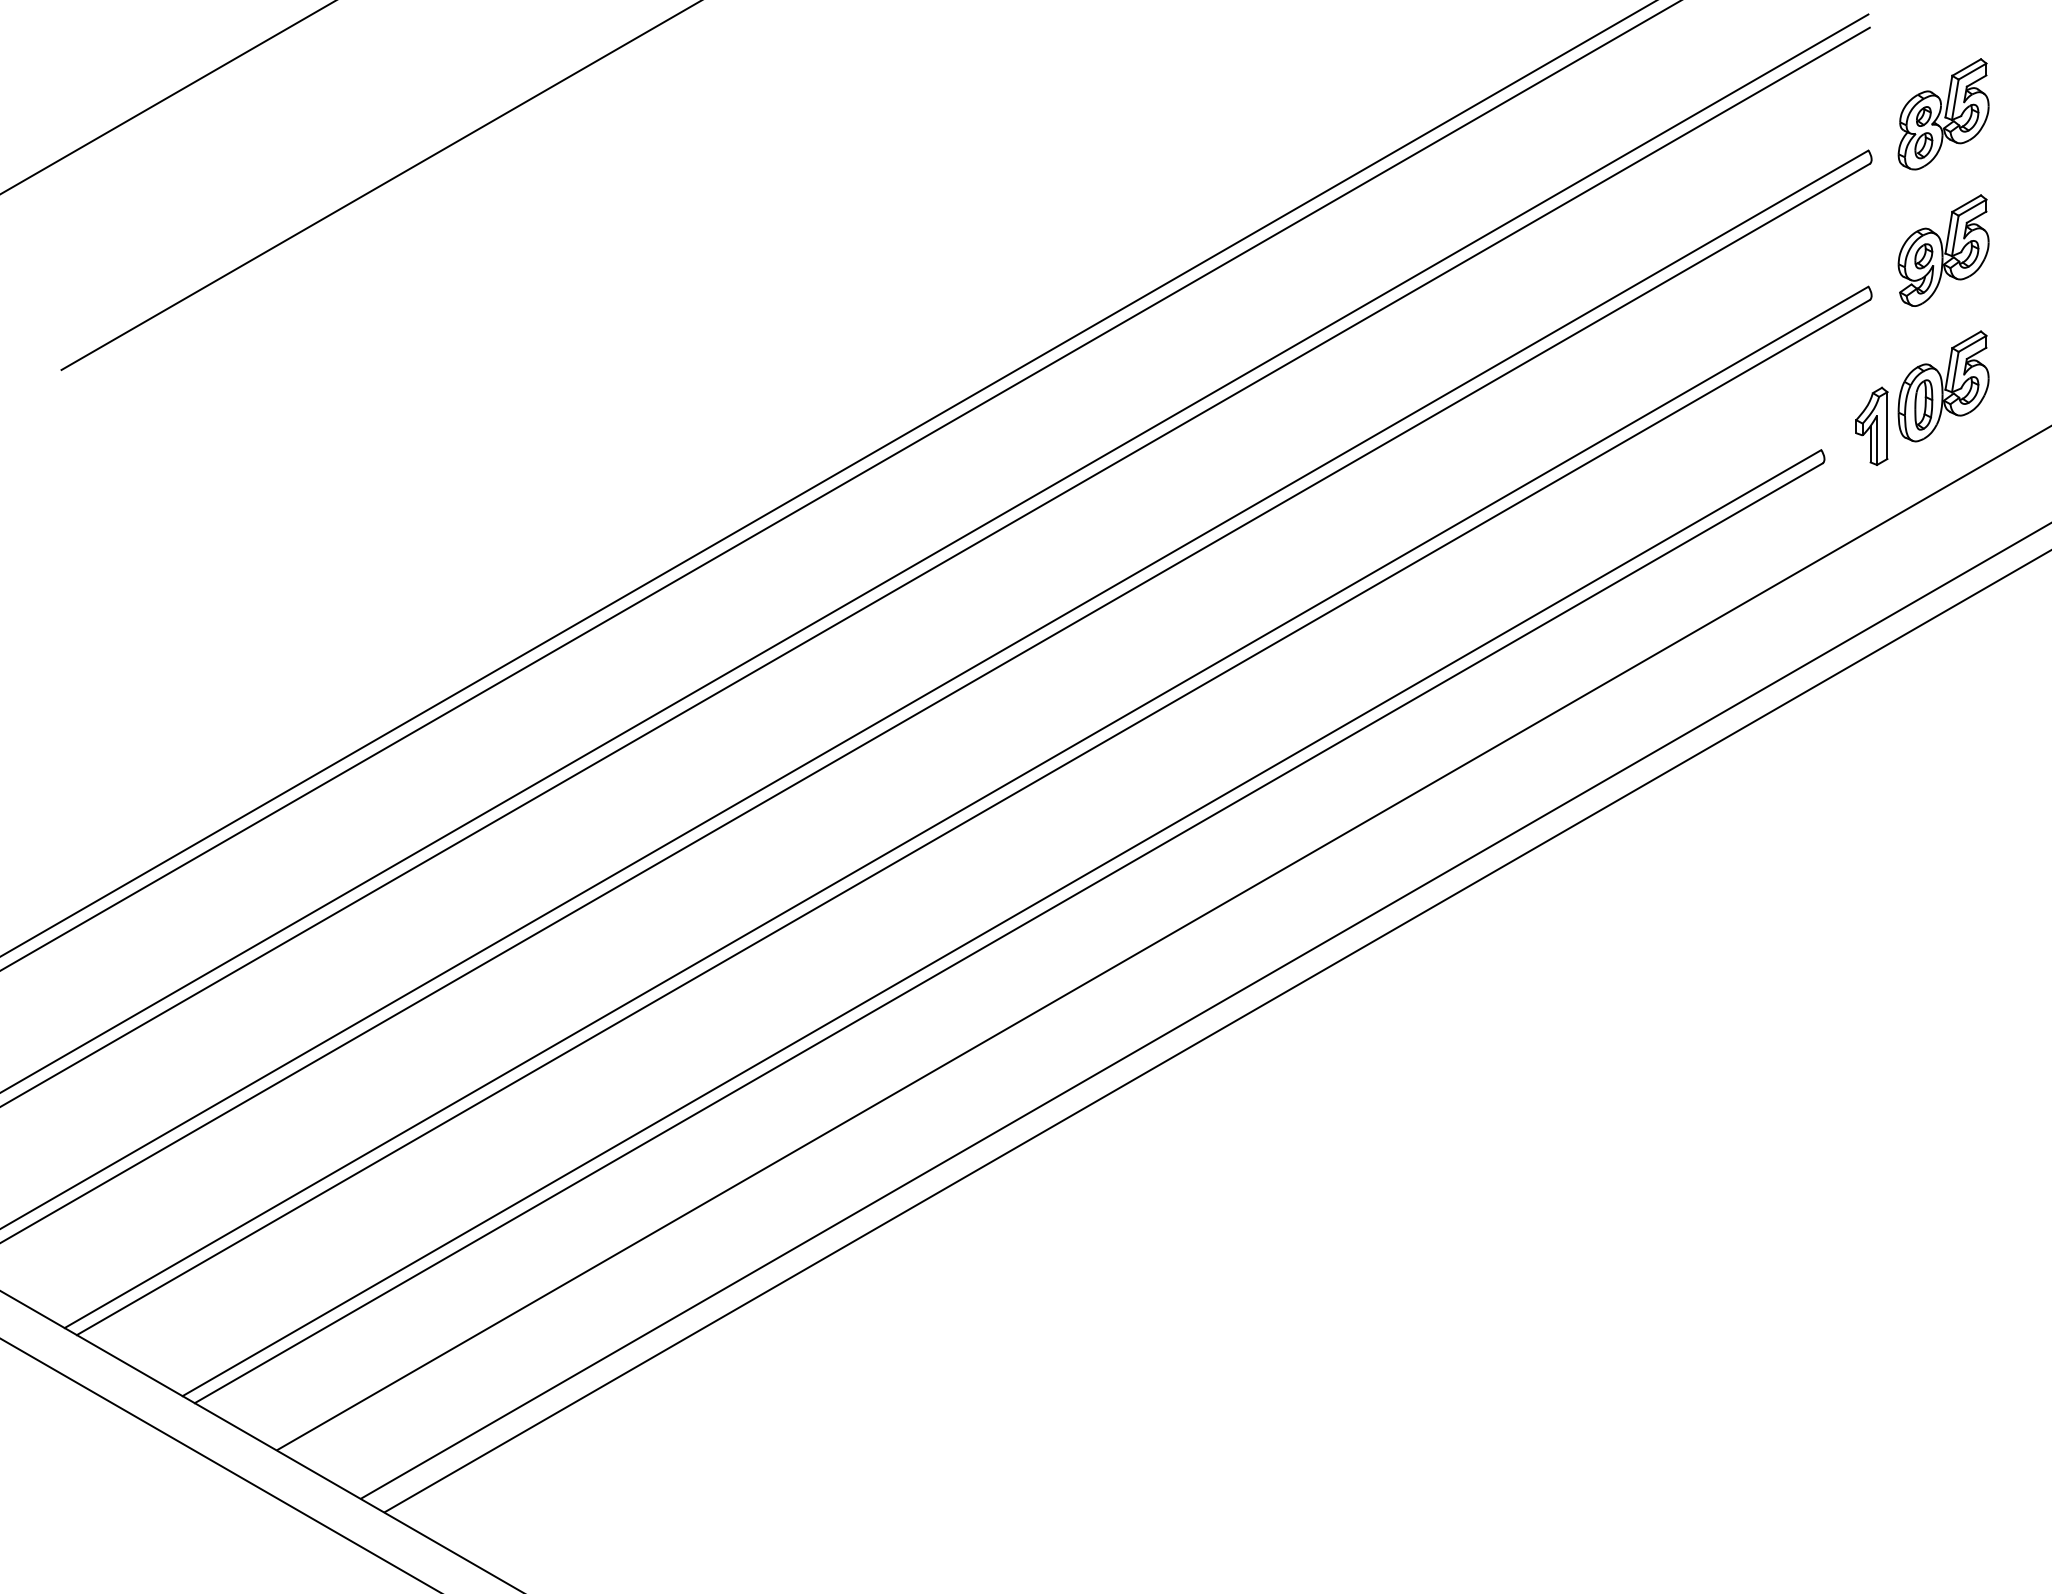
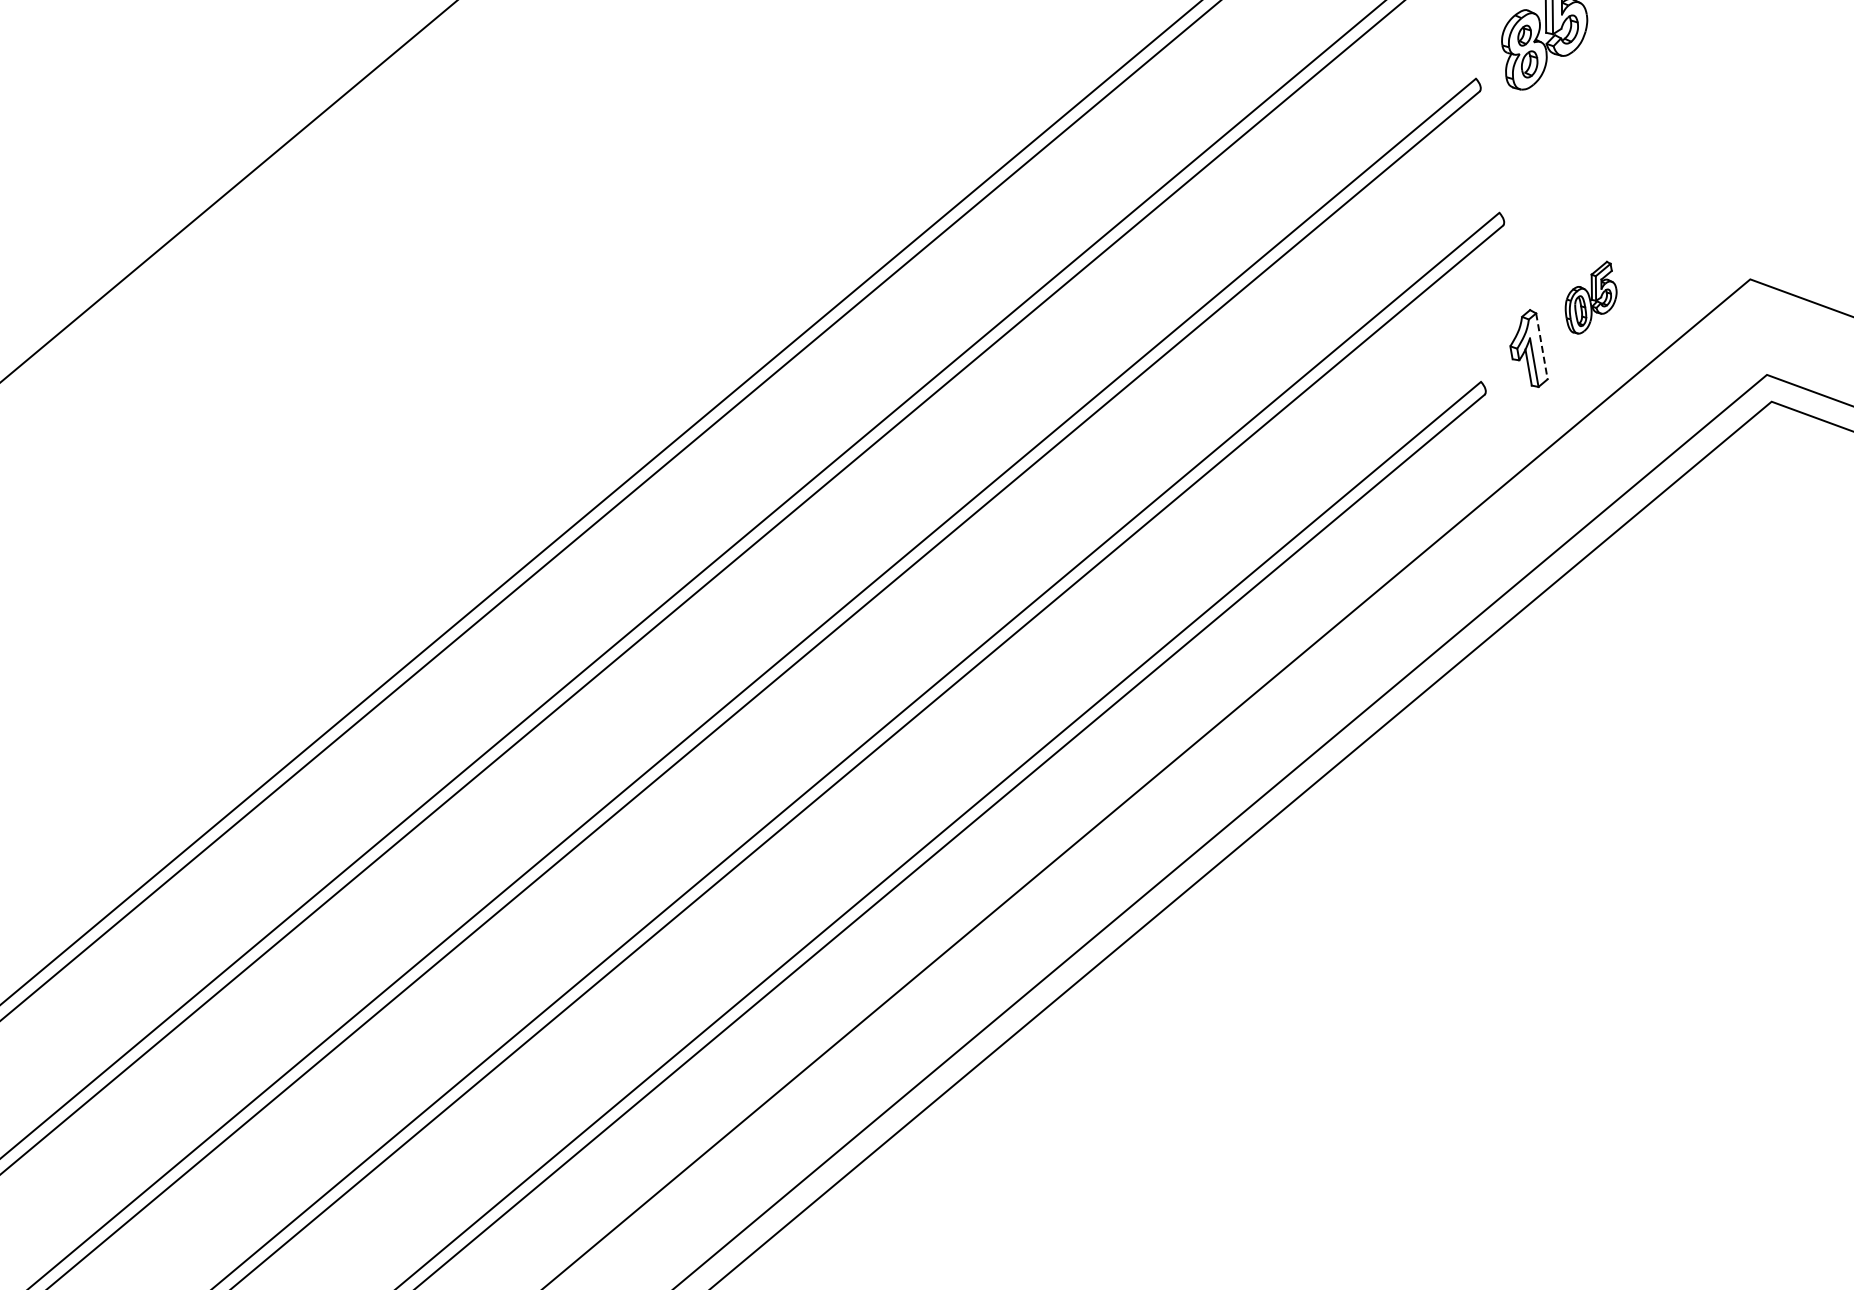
part: (1943, 250) -> (1567, 164), removed
part: (1943, 386) -> (1590, 298), size x0.6
line: (1887, 426) -> (1542, 347), solid -> dashed

